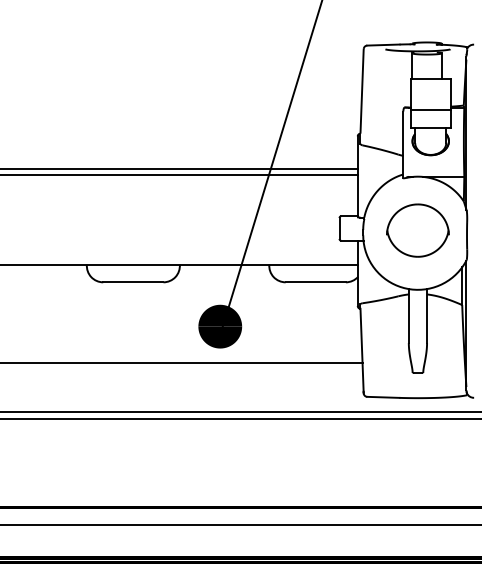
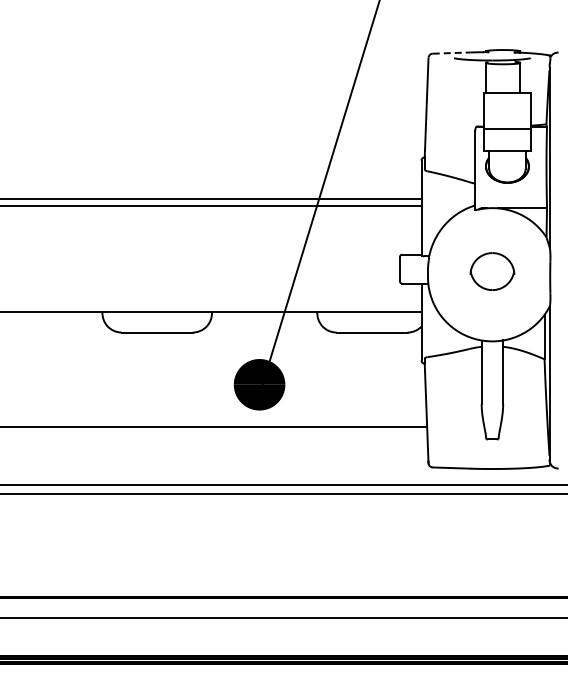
line: (384, 45) -> (452, 53), solid -> dashed
part: (418, 230) -> (492, 271), size x0.6

